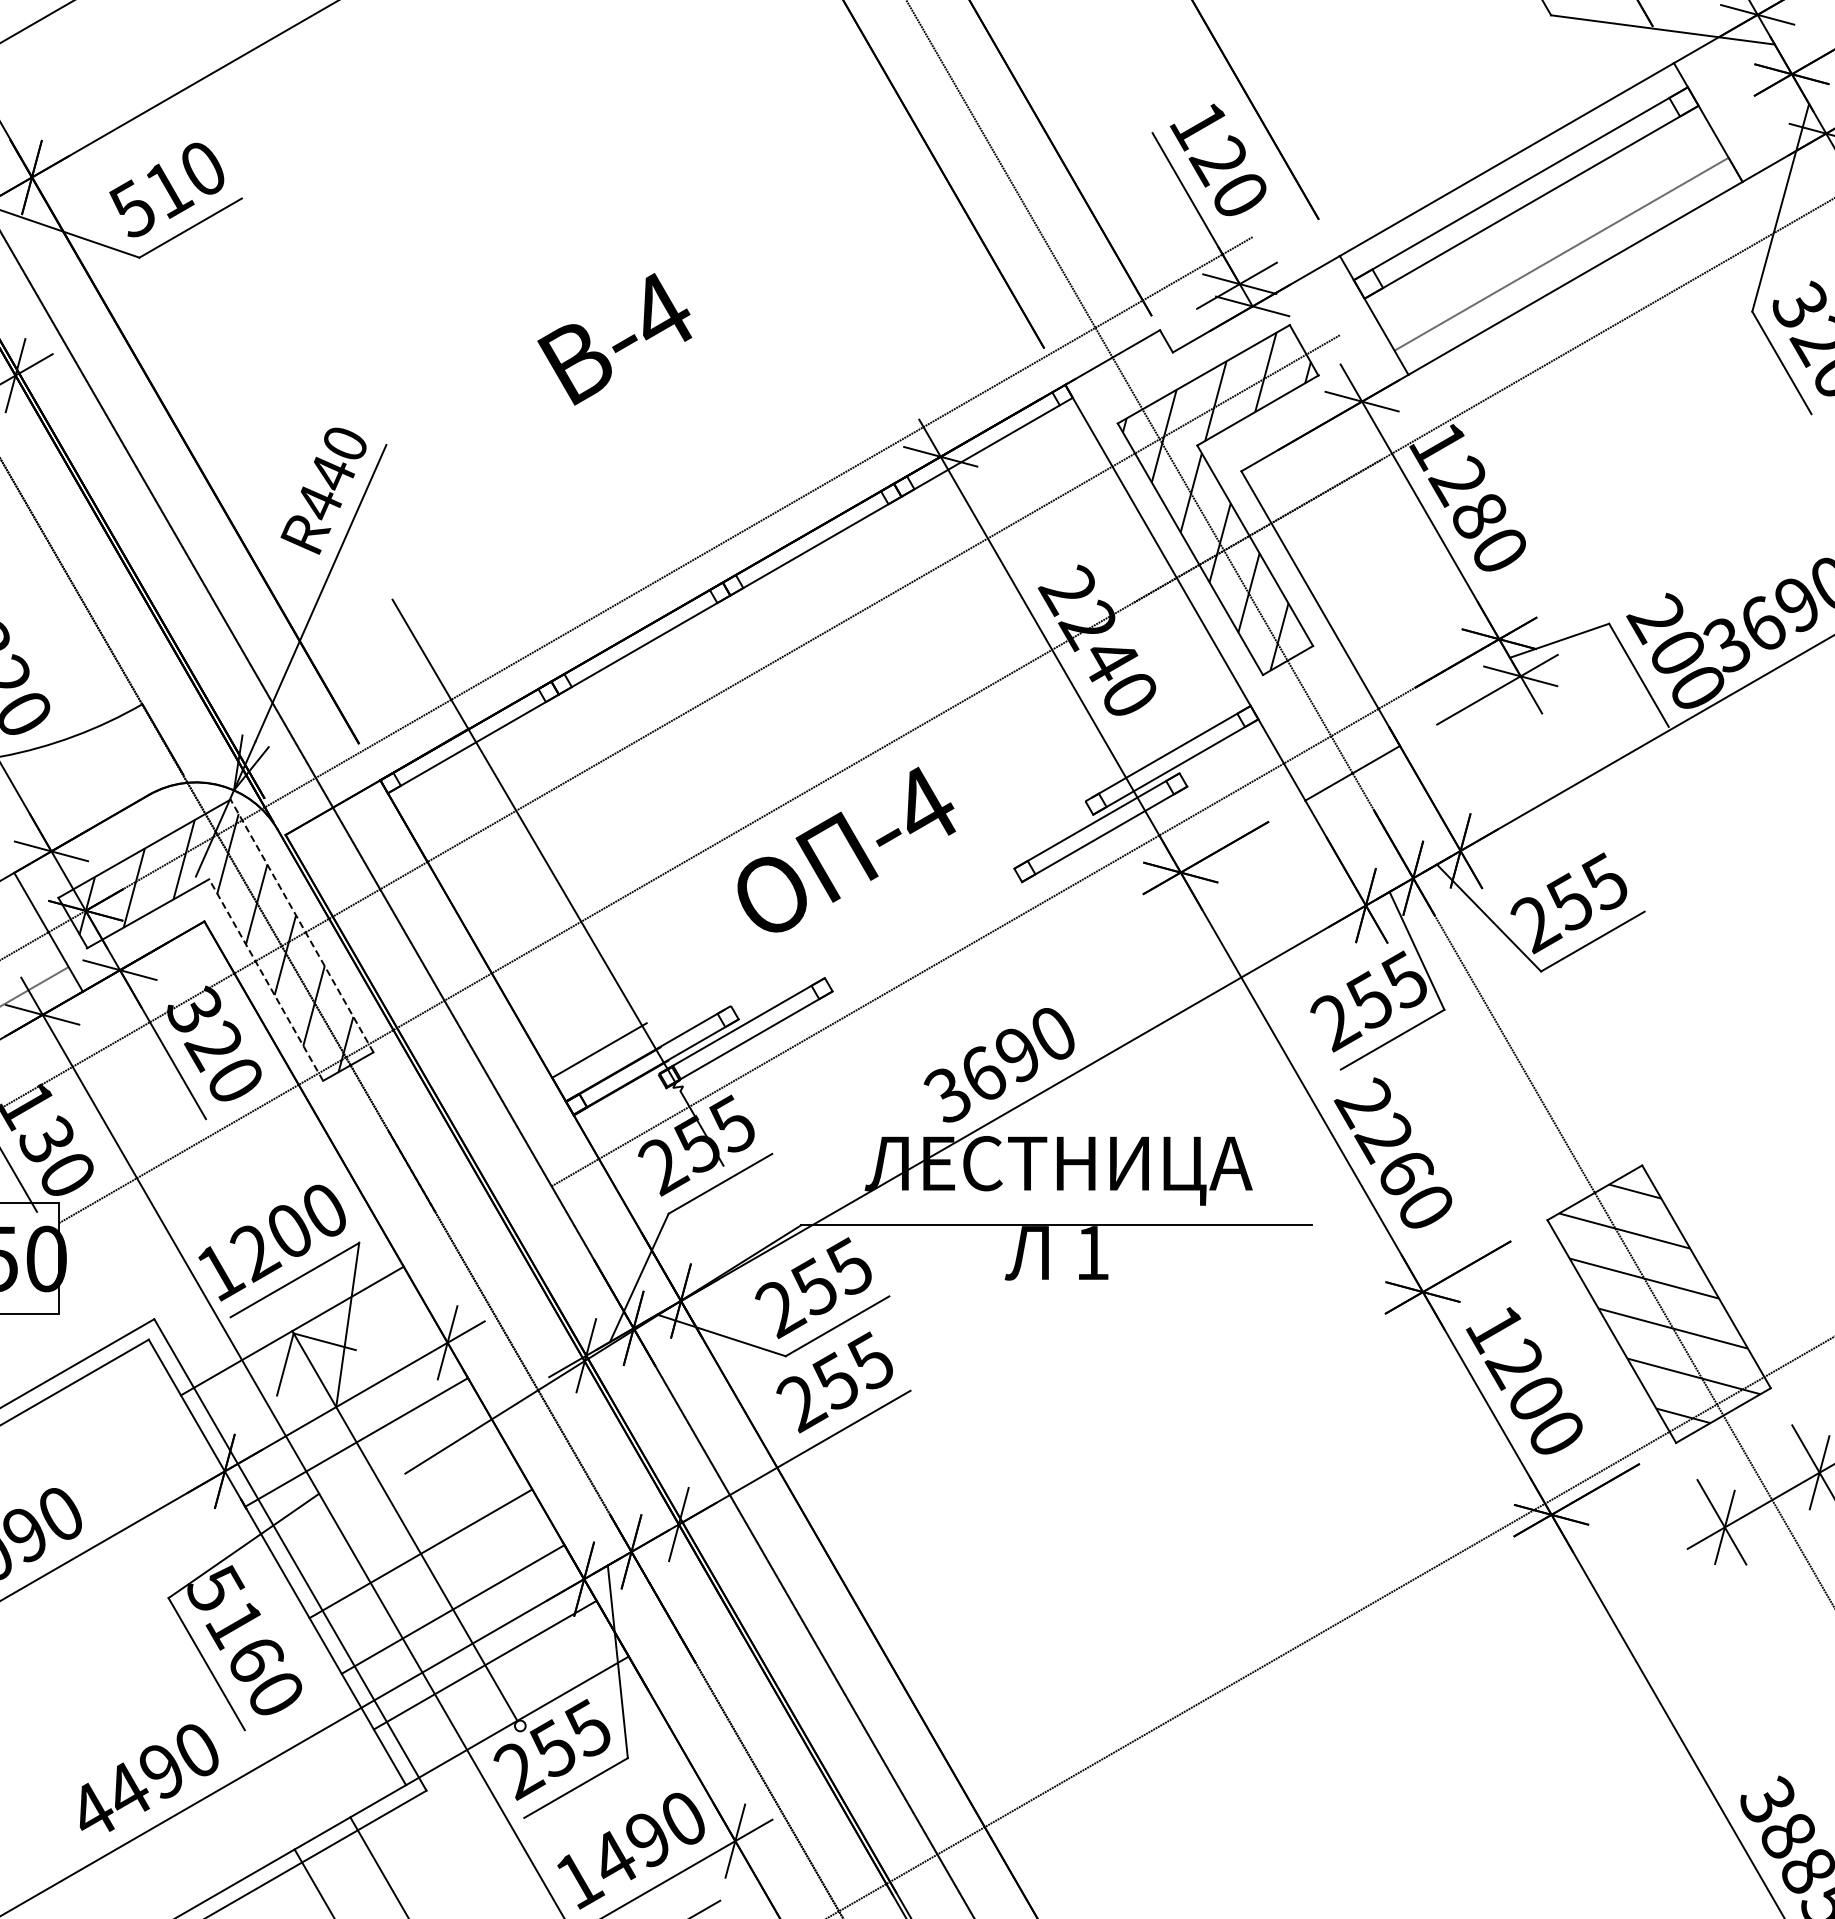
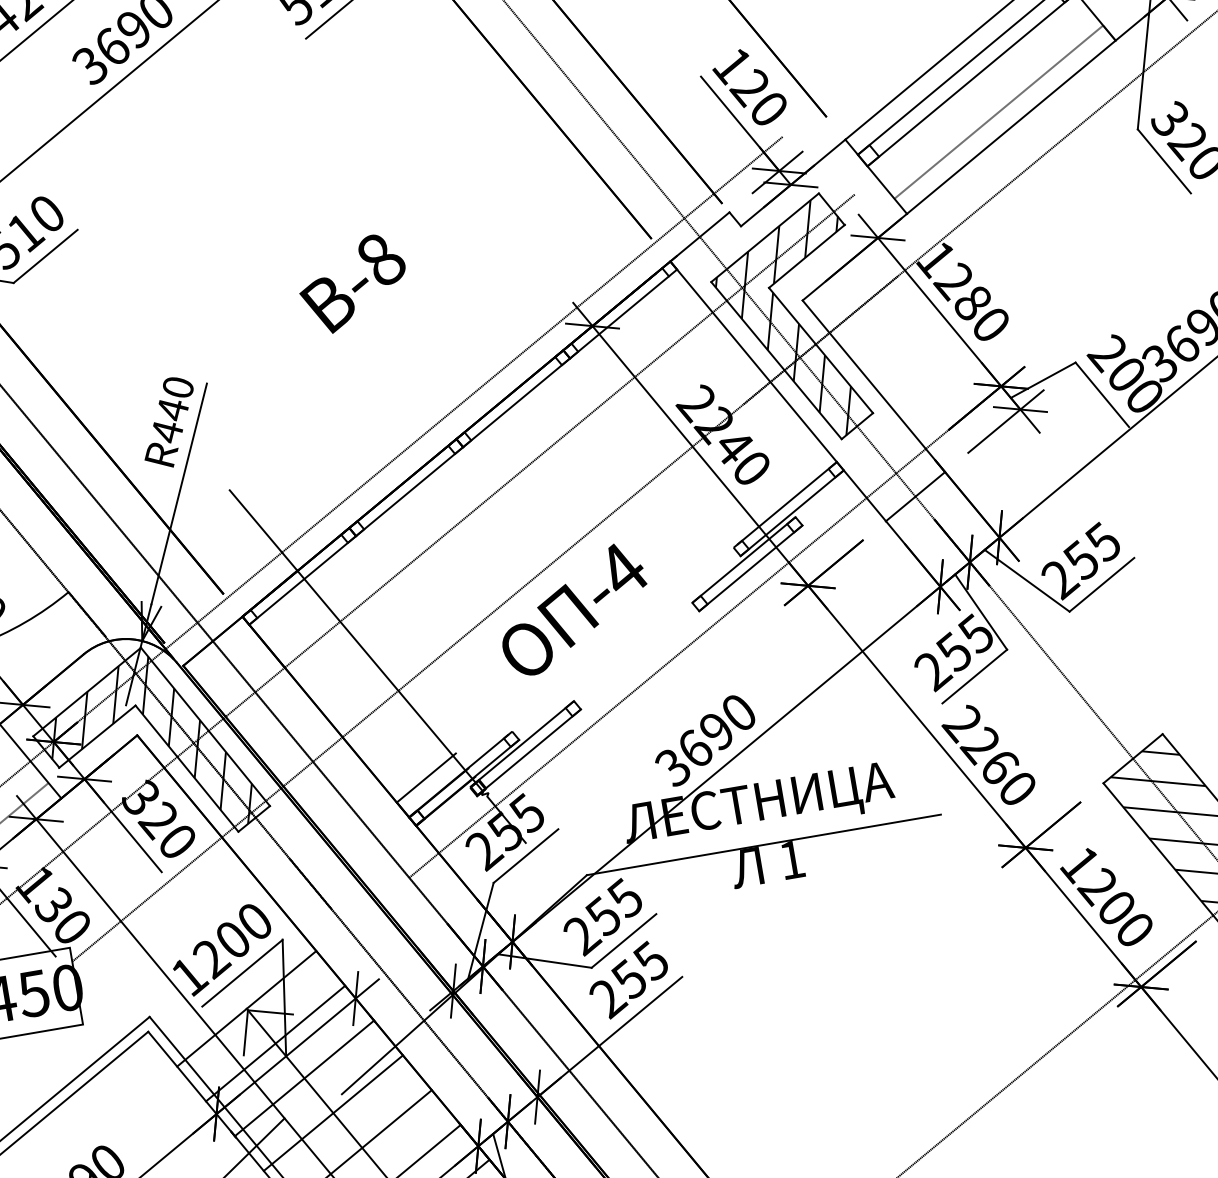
text: (661, 311) -> (381, 258), -4 -> -8
line: (301, 925) -> (205, 726), dashed -> solid
line: (266, 980) -> (187, 768), dashed -> solid
line: (324, 1386) -> (275, 1043), added
line: (388, 1497) -> (333, 1112), added

